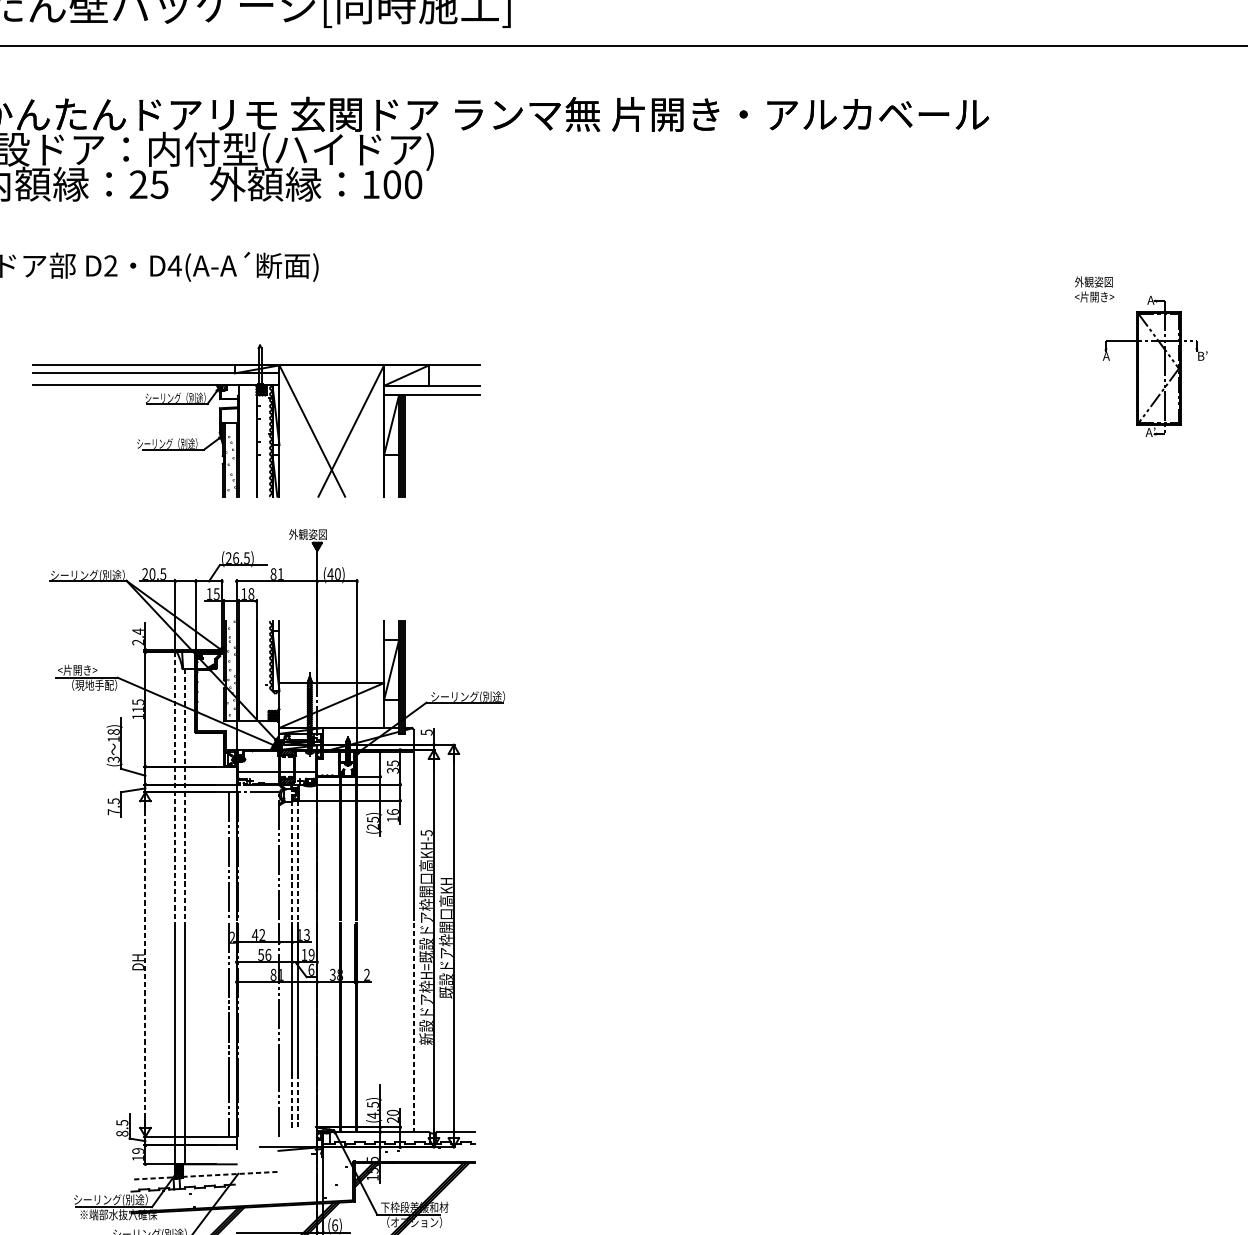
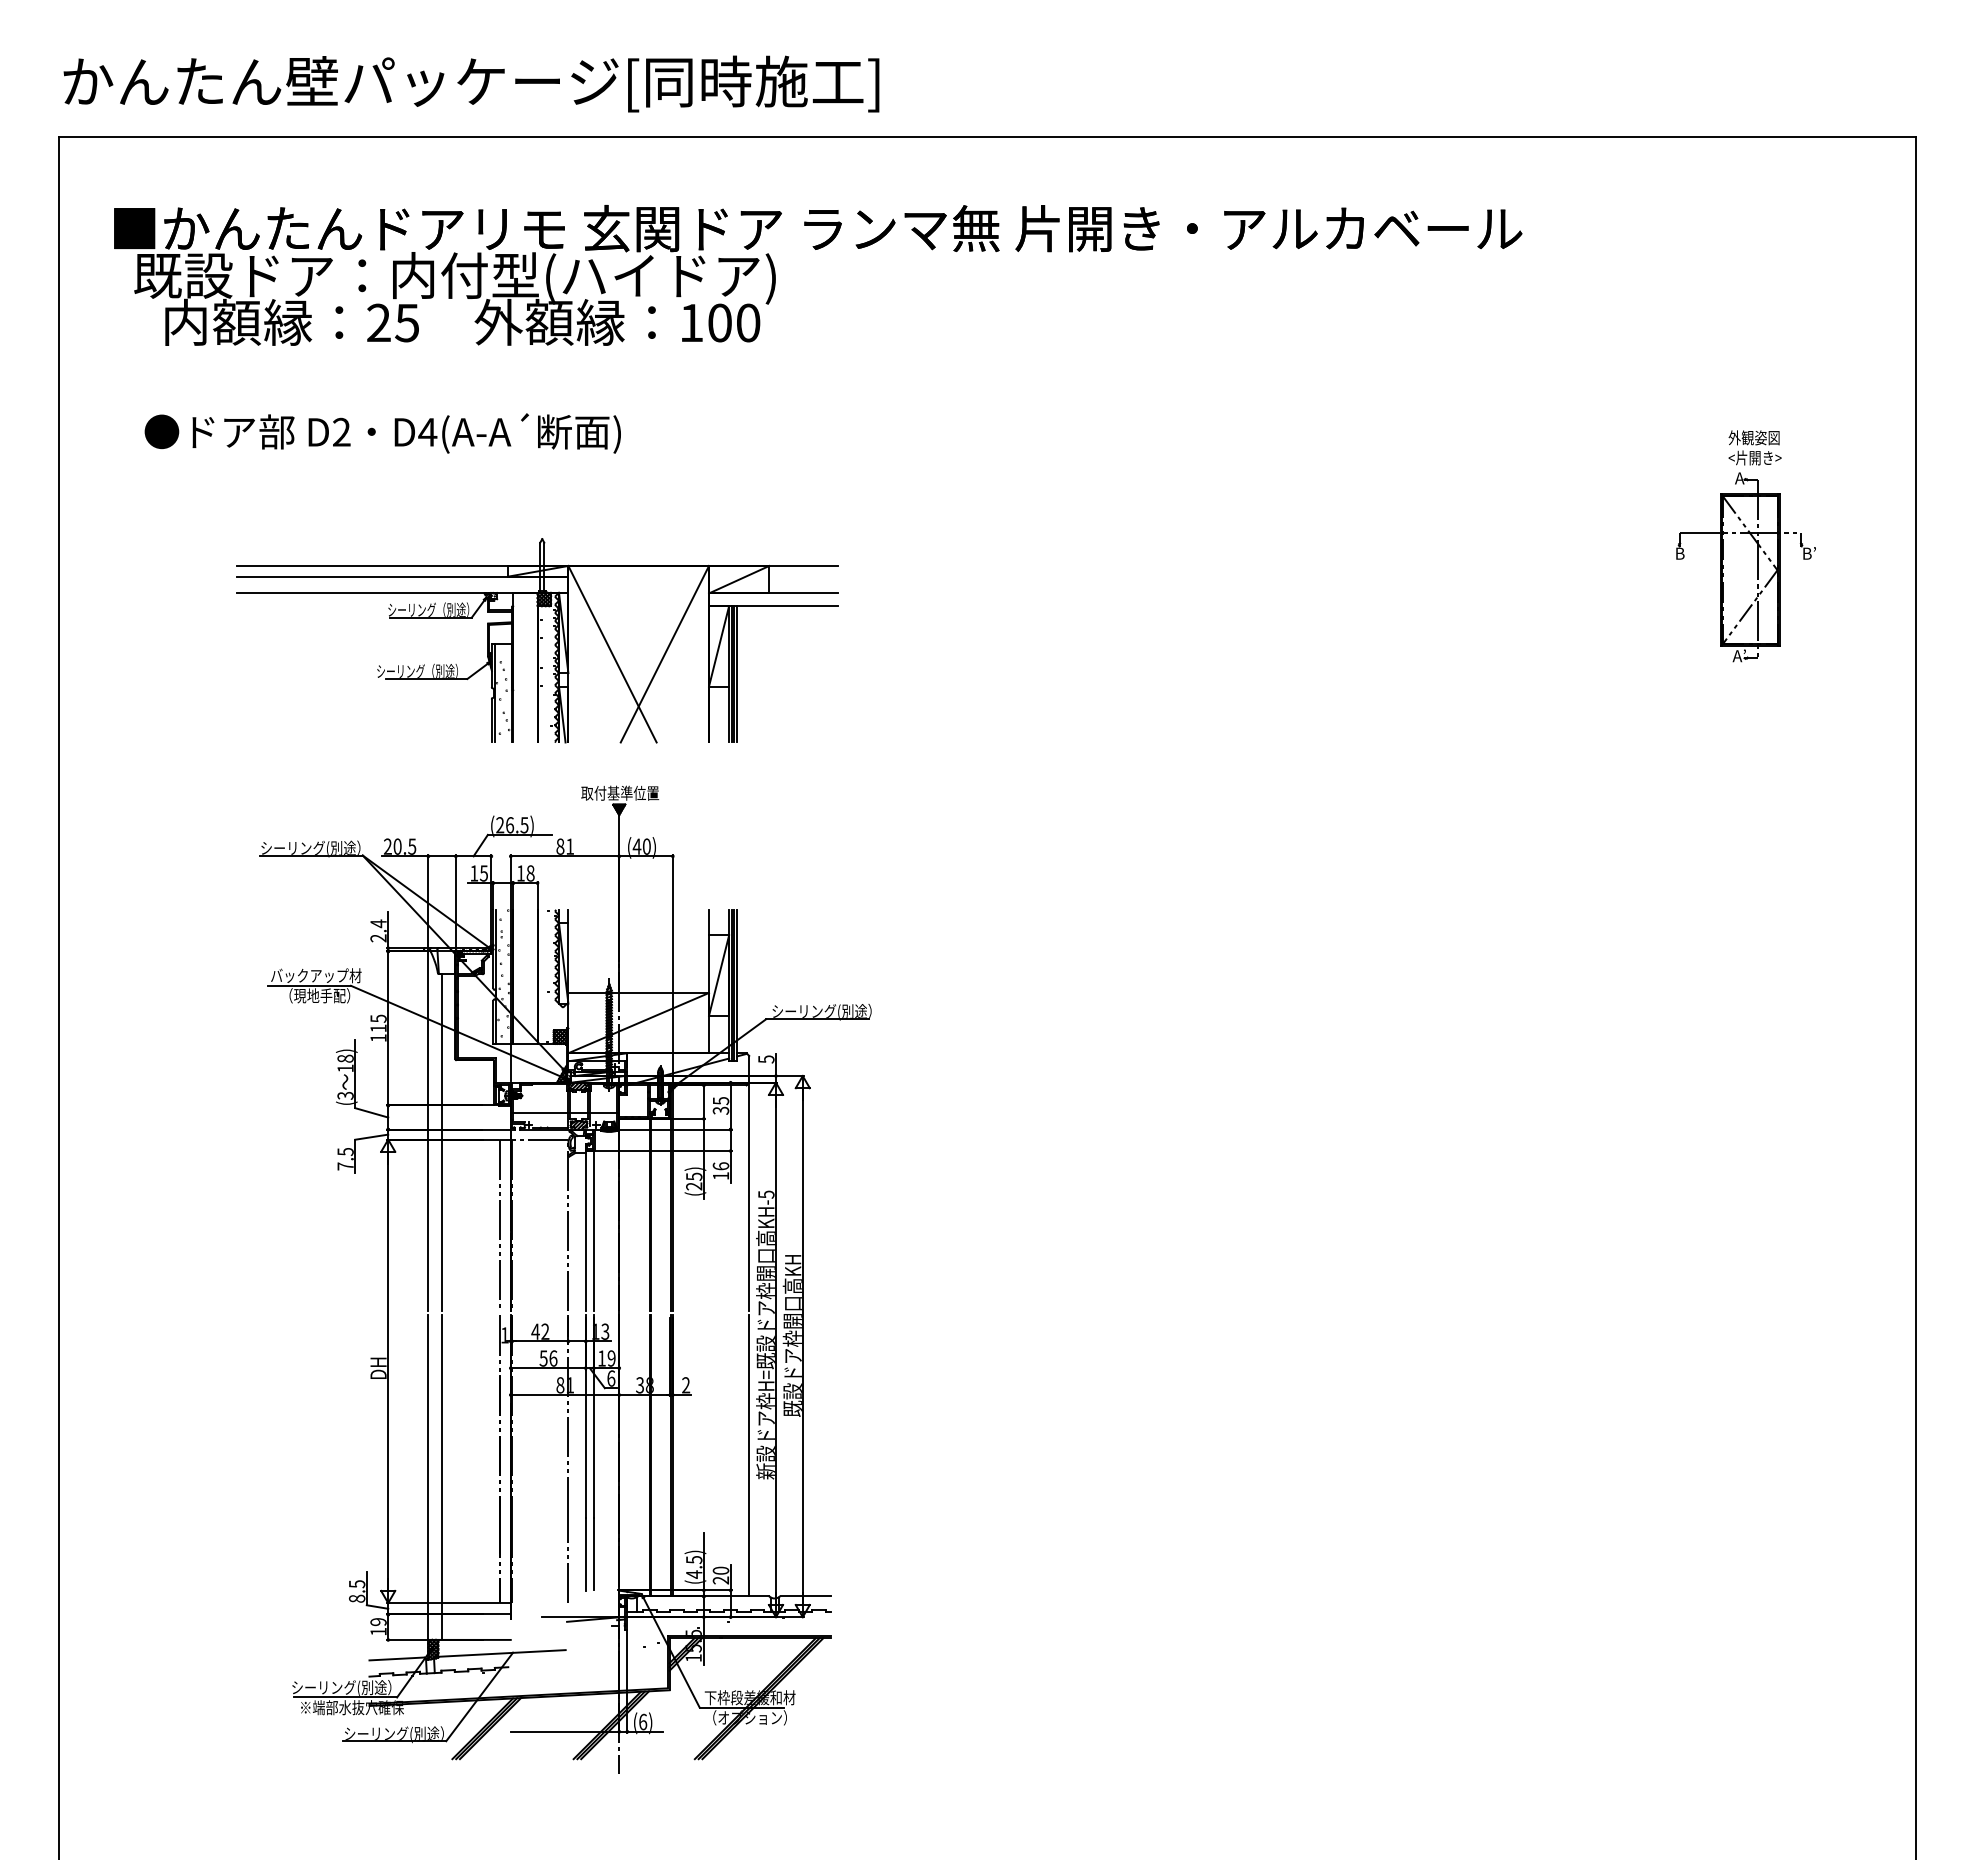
text: (1094, 289) -> (1754, 447), moved
text: (1106, 356) -> (1679, 553), A -> B
text: (318, 533) -> (620, 792), 外観姿図 -> 取付基準位置
text: (91, 670) -> (315, 975), <片開き> -> バックアップ材
line: (175, 786) -> (428, 1131), dashed -> solid
line: (185, 794) -> (441, 1142), dashed -> solid
line: (292, 860) -> (585, 1231), dashed -> solid
line: (298, 860) -> (593, 1231), dashed -> solid
text: (231, 937) -> (504, 1335), 2 -> 1
line: (145, 964) -> (388, 1371), dashed -> solid
line: (414, 1027) -> (749, 1456), dashed -> solid
line: (292, 1100) -> (585, 1554), dashed -> solid
line: (298, 1100) -> (593, 1554), dashed -> solid
line: (228, 1174) -> (500, 1653), dashed -> solid
line: (151, 1178) -> (396, 1659), dashed -> solid

